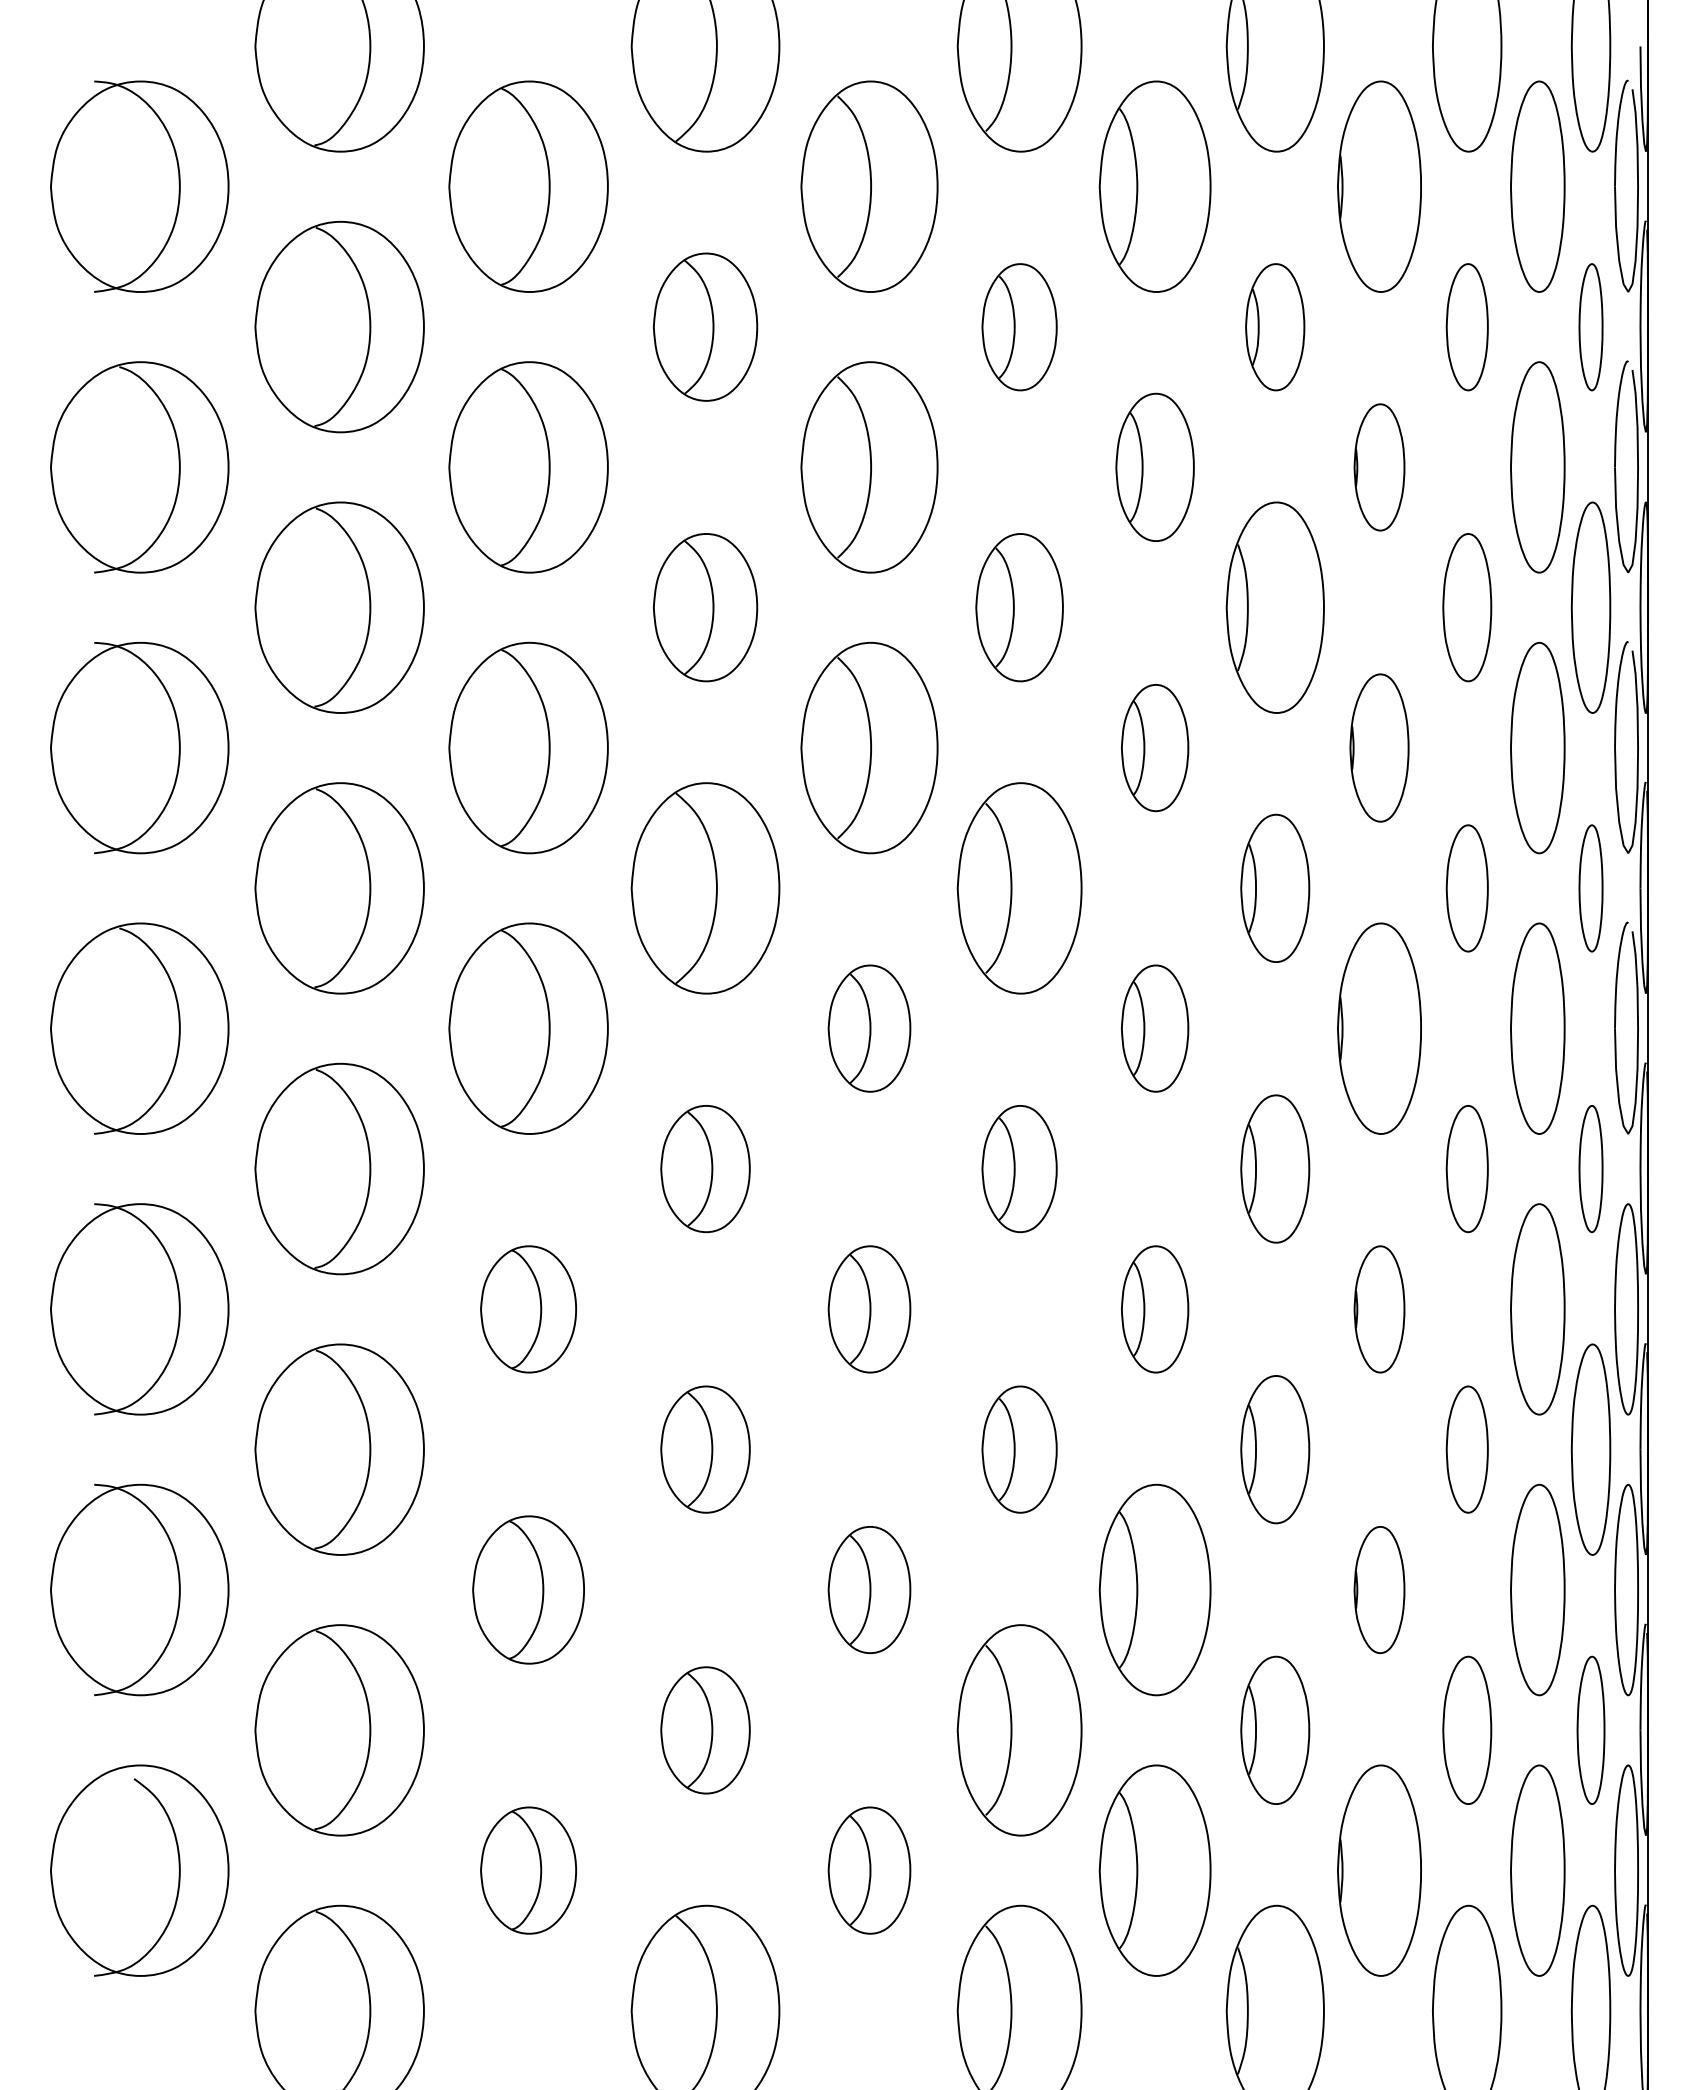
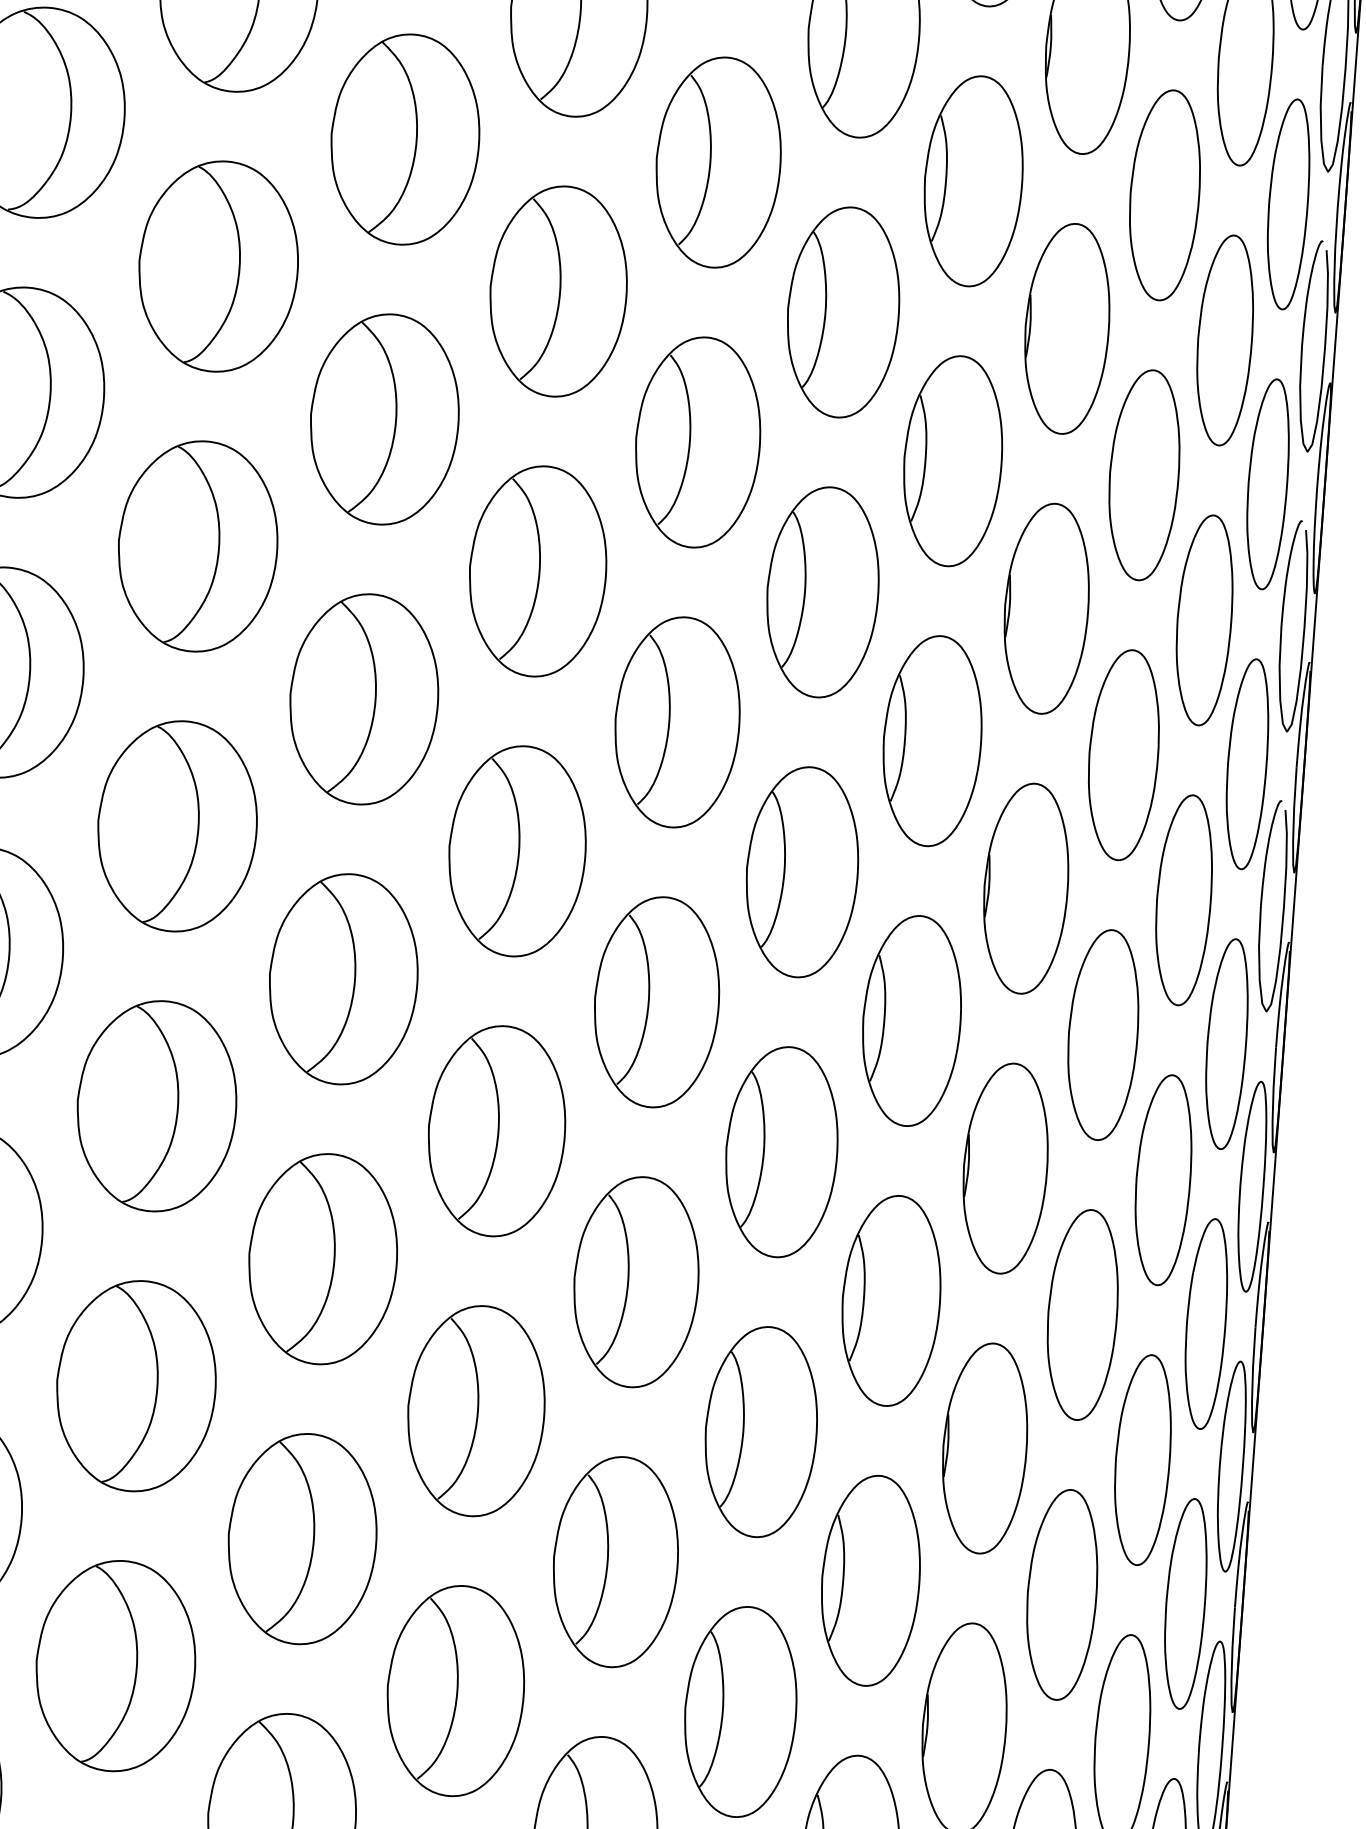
part: (705, 327) -> (405, 139), size x1.43
part: (1019, 327) -> (718, 162), size x1.67
part: (1274, 327) -> (972, 181), size x1.67
part: (1467, 327) -> (1165, 195), size x1.67
part: (1590, 327) -> (1287, 204), size x1.67
part: (1154, 467) -> (842, 312), size x1.43
part: (1379, 467) -> (1067, 328), size x1.67
part: (705, 607) -> (384, 419), size x1.43
part: (1019, 607) -> (697, 442), size x1.43
part: (1467, 607) -> (1144, 474), size x1.43
part: (1154, 747) -> (822, 591), size x1.67
part: (1379, 747) -> (1046, 608), size x1.43
part: (1274, 888) -> (931, 741), size x1.43
part: (1467, 888) -> (1124, 755), size x1.67
part: (1590, 888) -> (1246, 764), size x1.67
part: (869, 1028) -> (517, 851), size x1.67
part: (1154, 1028) -> (801, 871), size x1.67
part: (705, 1168) -> (343, 978), size x1.67
part: (1019, 1168) -> (656, 1001), size x1.67
part: (1274, 1168) -> (911, 1020), size x1.43
part: (1467, 1168) -> (1103, 1034), size x1.67
part: (1590, 1168) -> (1226, 1043), size x1.67
part: (528, 1309) -> (156, 1106), size x1.67
part: (869, 1309) -> (496, 1131), size x1.67
part: (1154, 1309) -> (781, 1152), size x1.67
part: (1379, 1309) -> (1005, 1168), size x1.67
part: (705, 1449) -> (323, 1258), size x1.67
part: (1019, 1449) -> (636, 1281), size x1.67
part: (1274, 1449) -> (890, 1300), size x1.43
part: (1467, 1449) -> (1082, 1314), size x1.67
part: (528, 1589) -> (136, 1385), size x1.43
part: (869, 1589) -> (476, 1410), size x1.67
part: (1379, 1589) -> (984, 1447), size x1.67
part: (705, 1730) -> (302, 1539), size x1.67
part: (1274, 1730) -> (869, 1580), size x1.43
part: (1467, 1730) -> (1062, 1594), size x1.43
part: (1590, 1730) -> (1185, 1603), size x1.43
part: (528, 1870) -> (115, 1665), size x1.67
part: (869, 1870) -> (455, 1690), size x1.67

